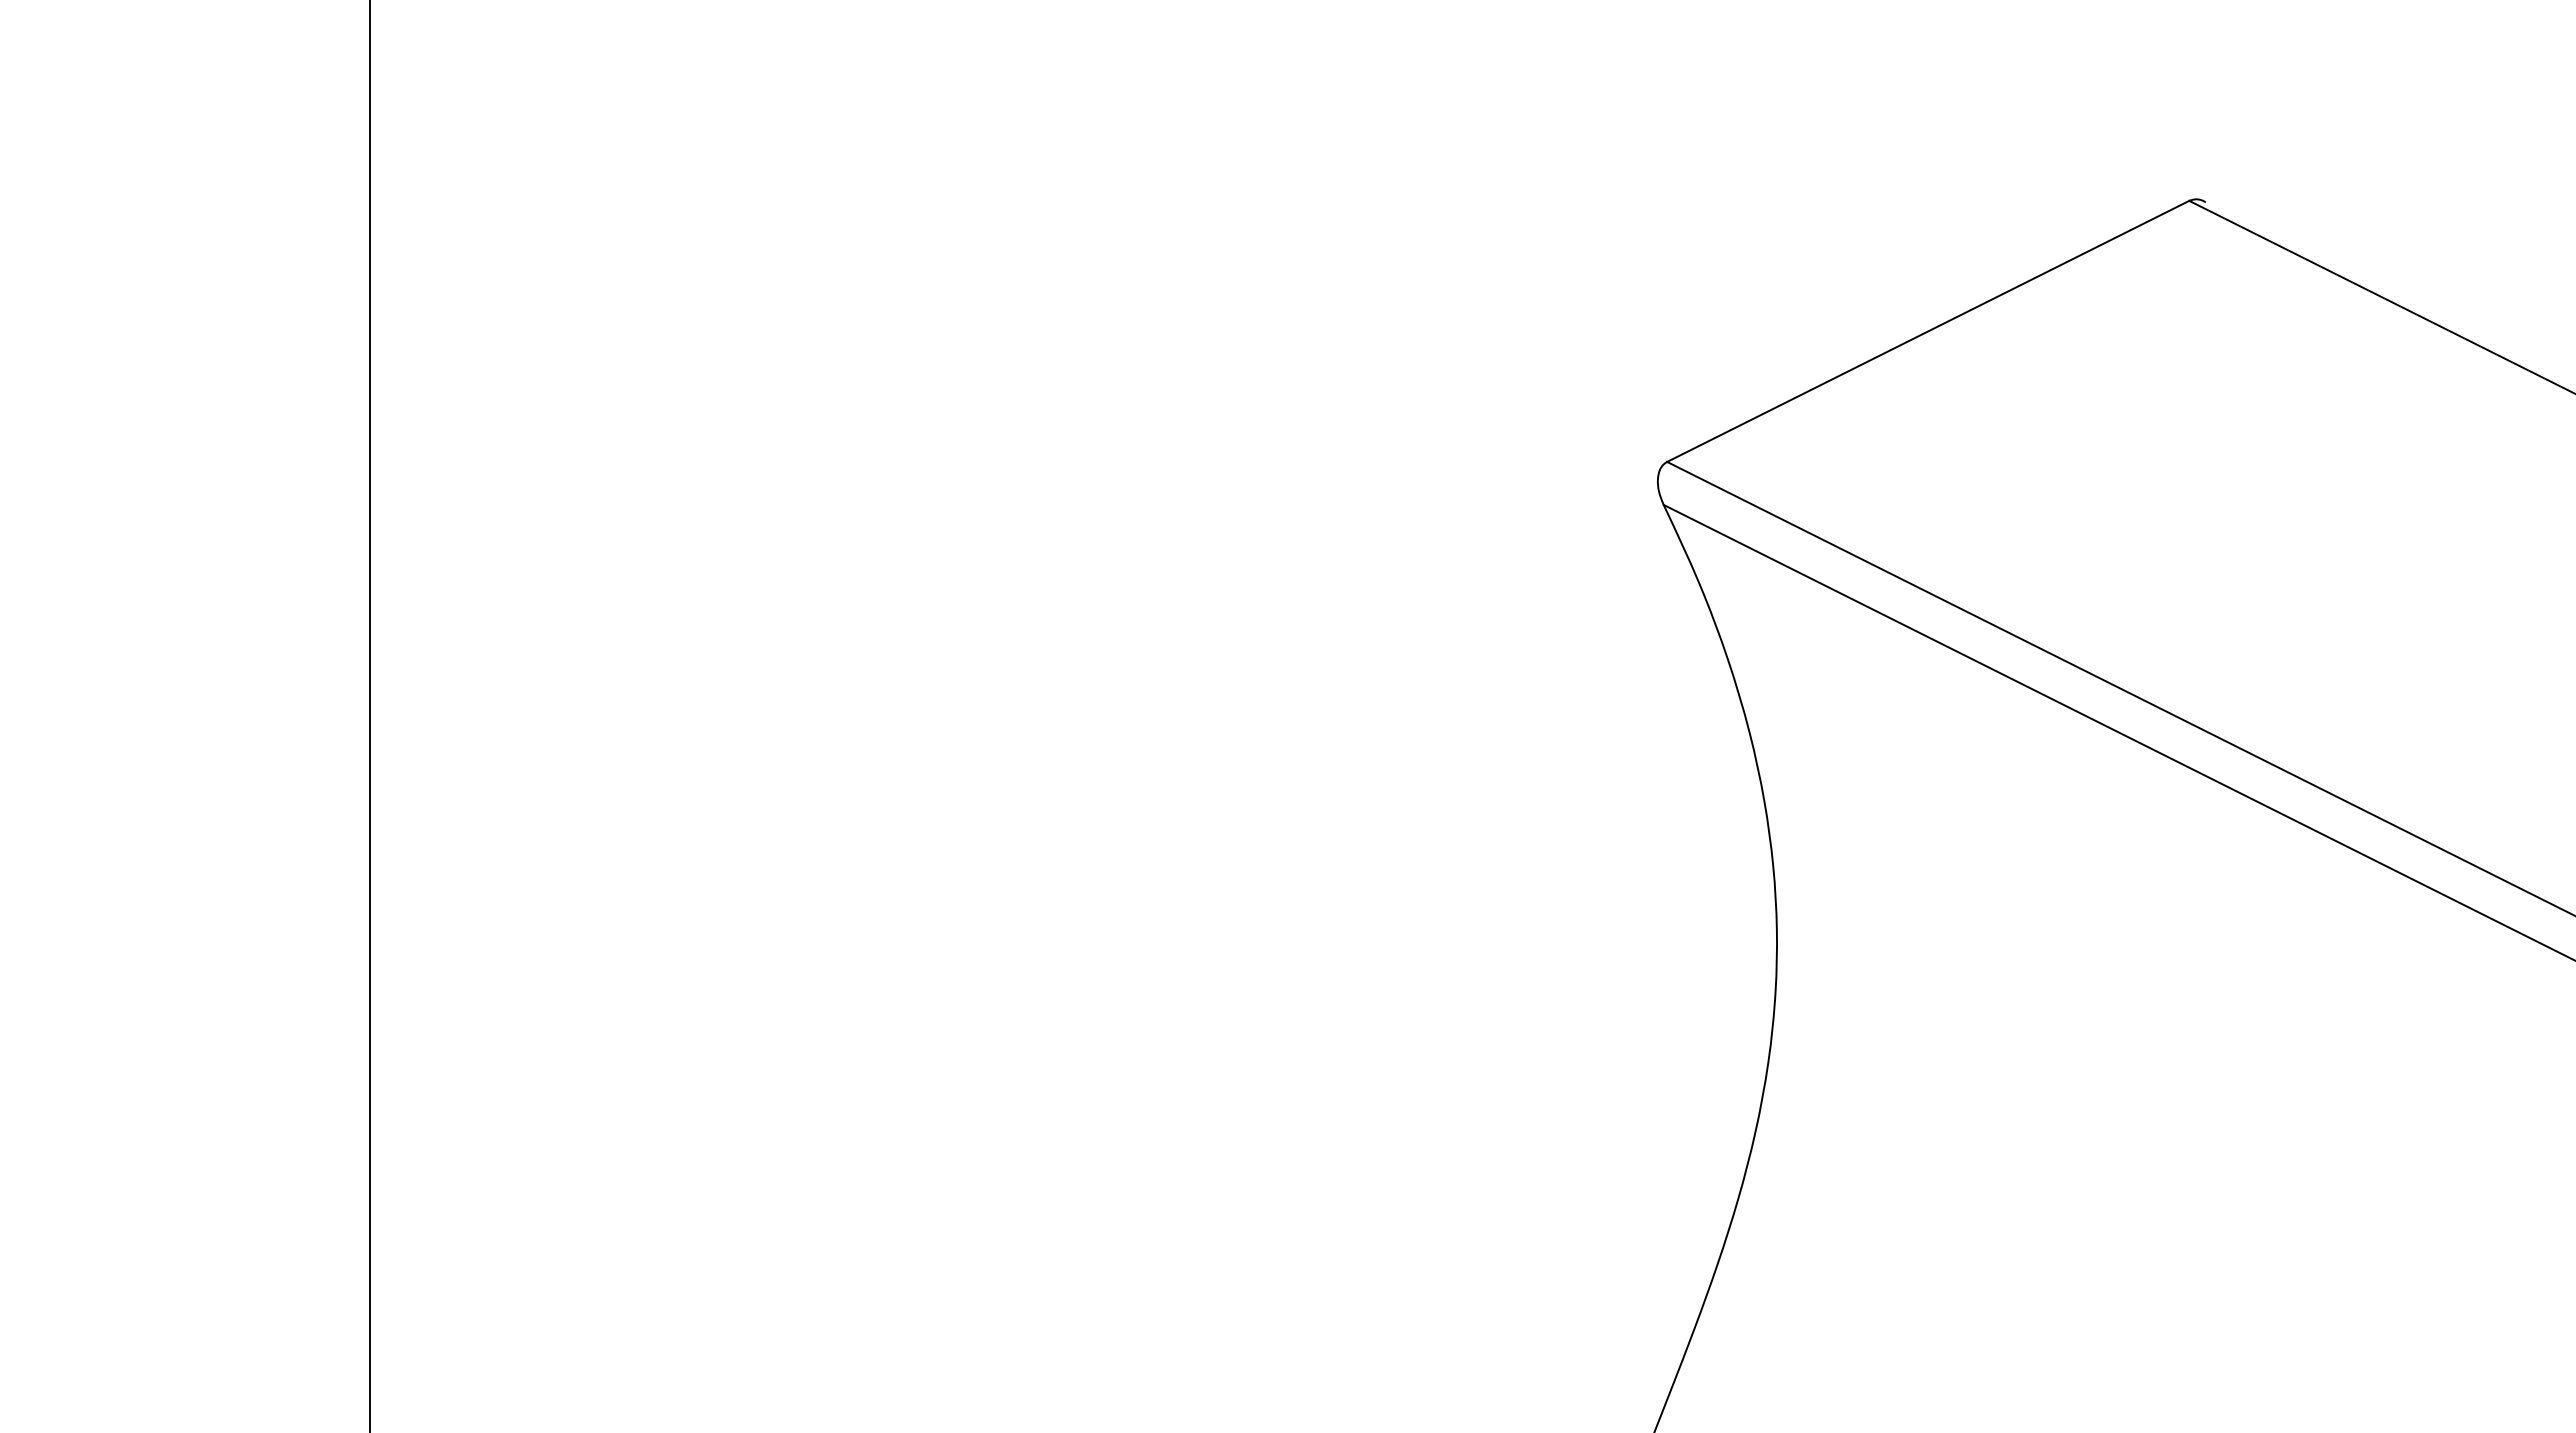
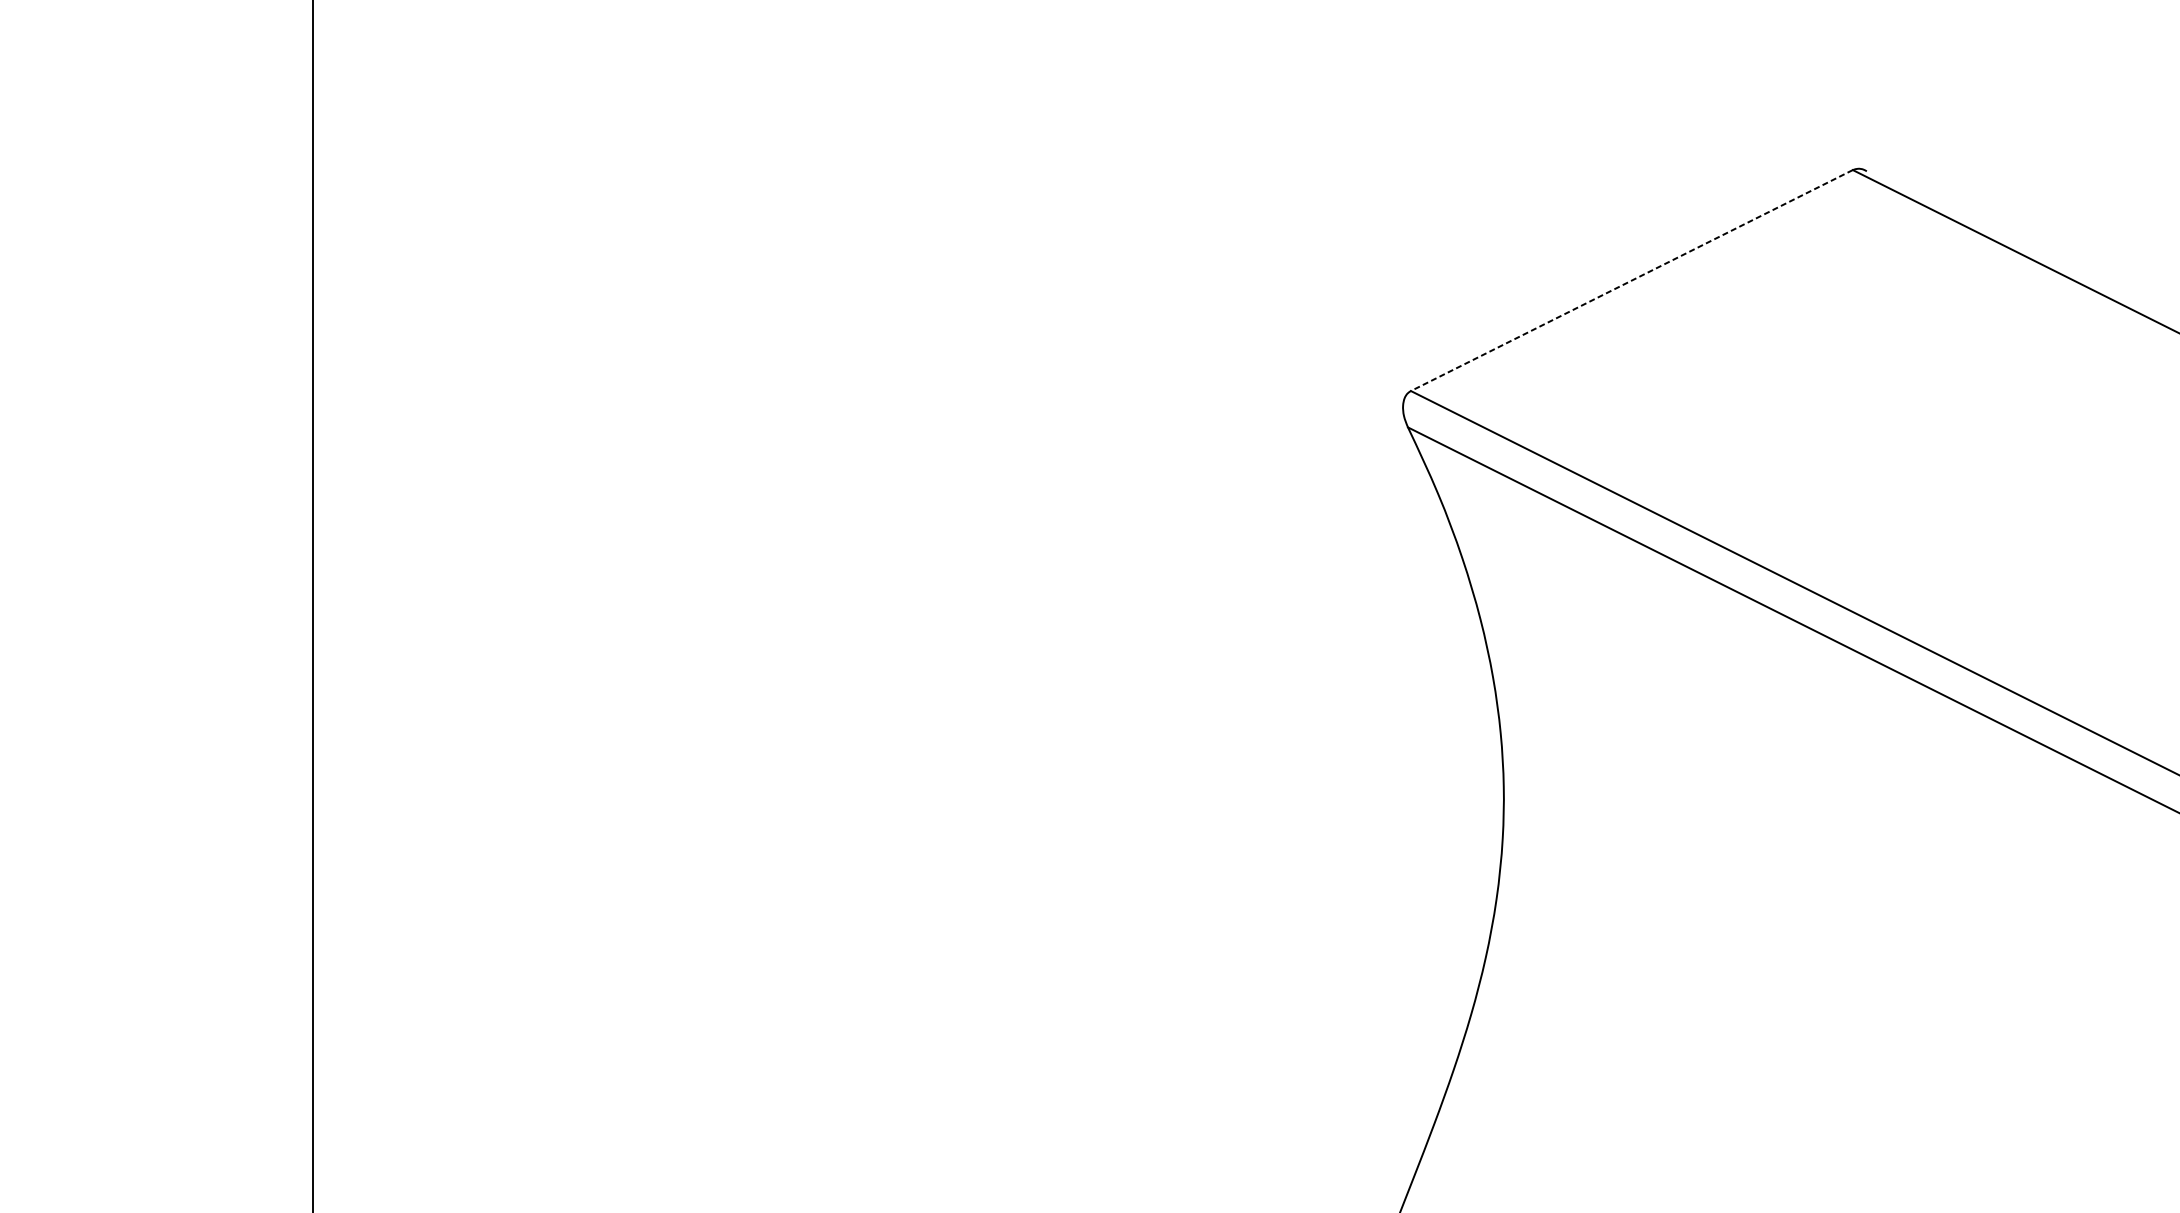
line: (1928, 331) -> (1632, 280), solid -> dashed

